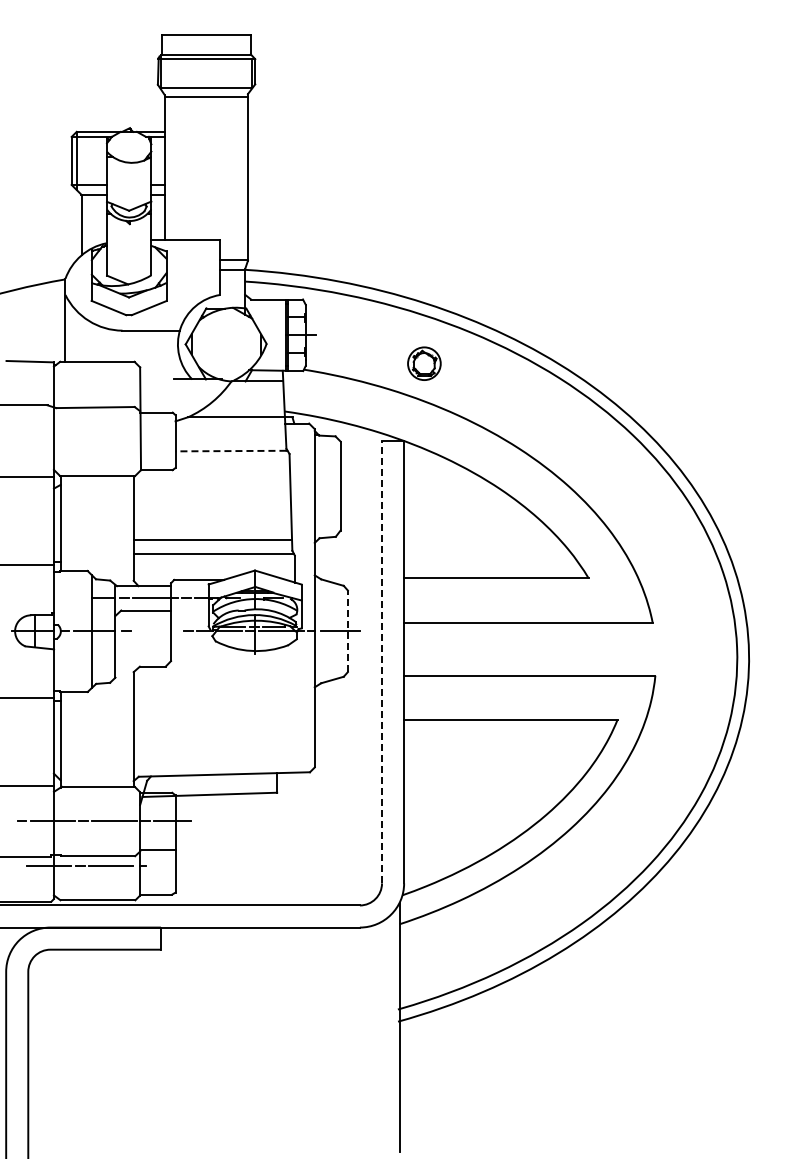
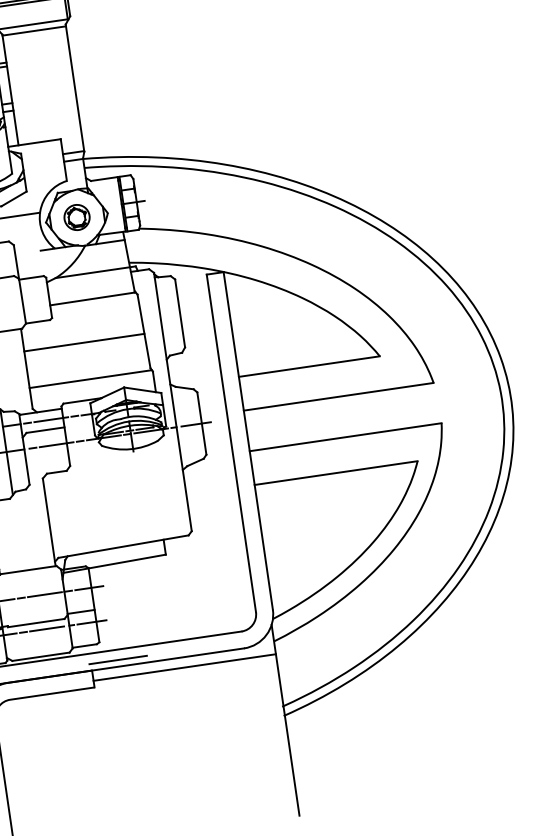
part: (424, 363) -> (77, 217), moved
line: (230, 451) -> (92, 299), dashed -> solid
line: (212, 539) -> (84, 342), moved
line: (157, 631) -> (56, 444), added
line: (347, 631) -> (201, 423), dashed -> solid
line: (382, 661) -> (231, 442), dashed -> solid
line: (169, 865) -> (91, 622), added
line: (195, 918) -> (117, 659), added
line: (279, 941) -> (184, 668), added

